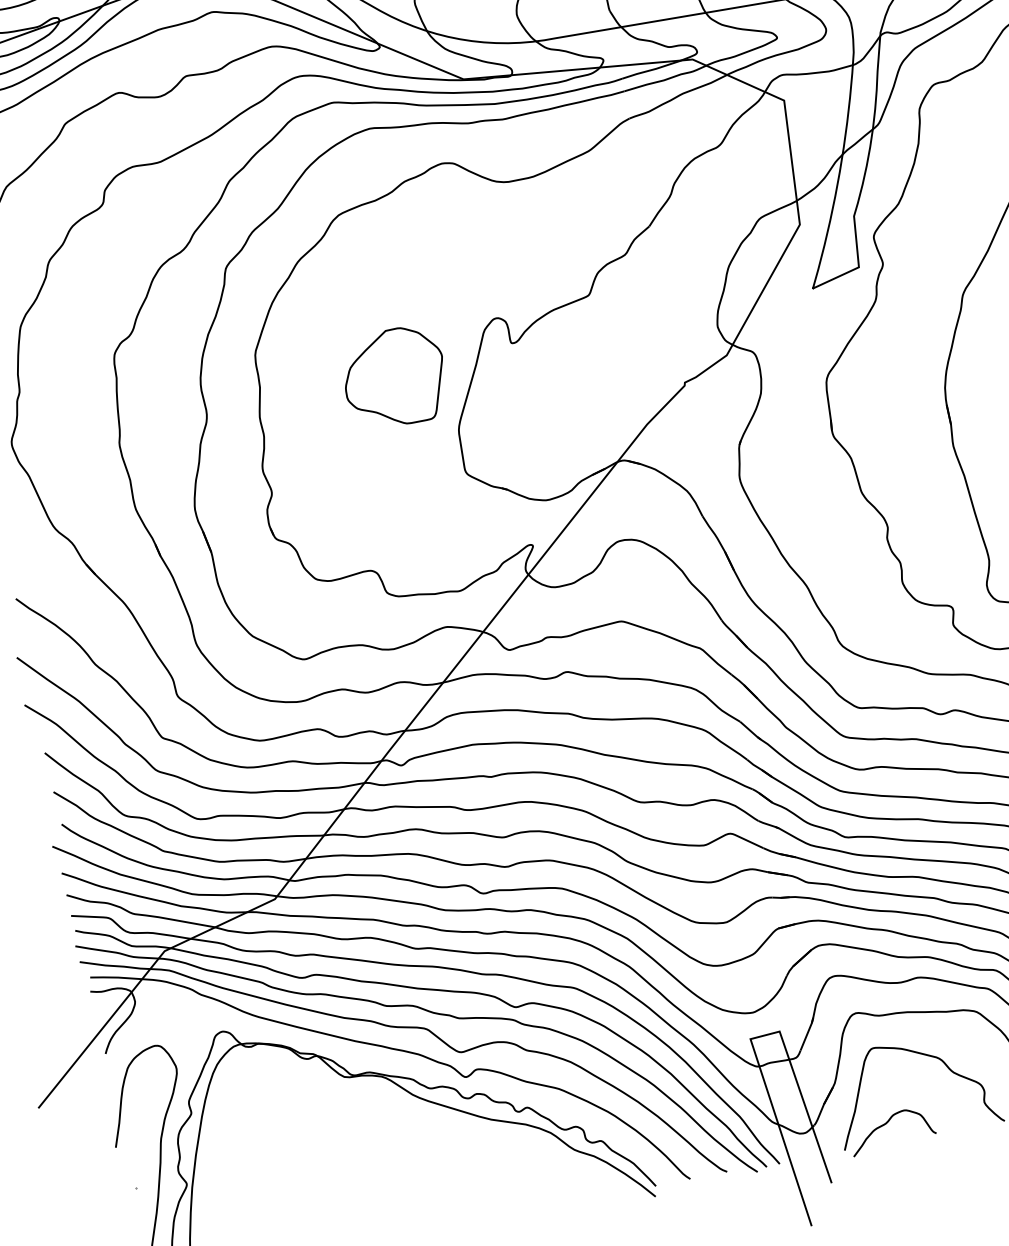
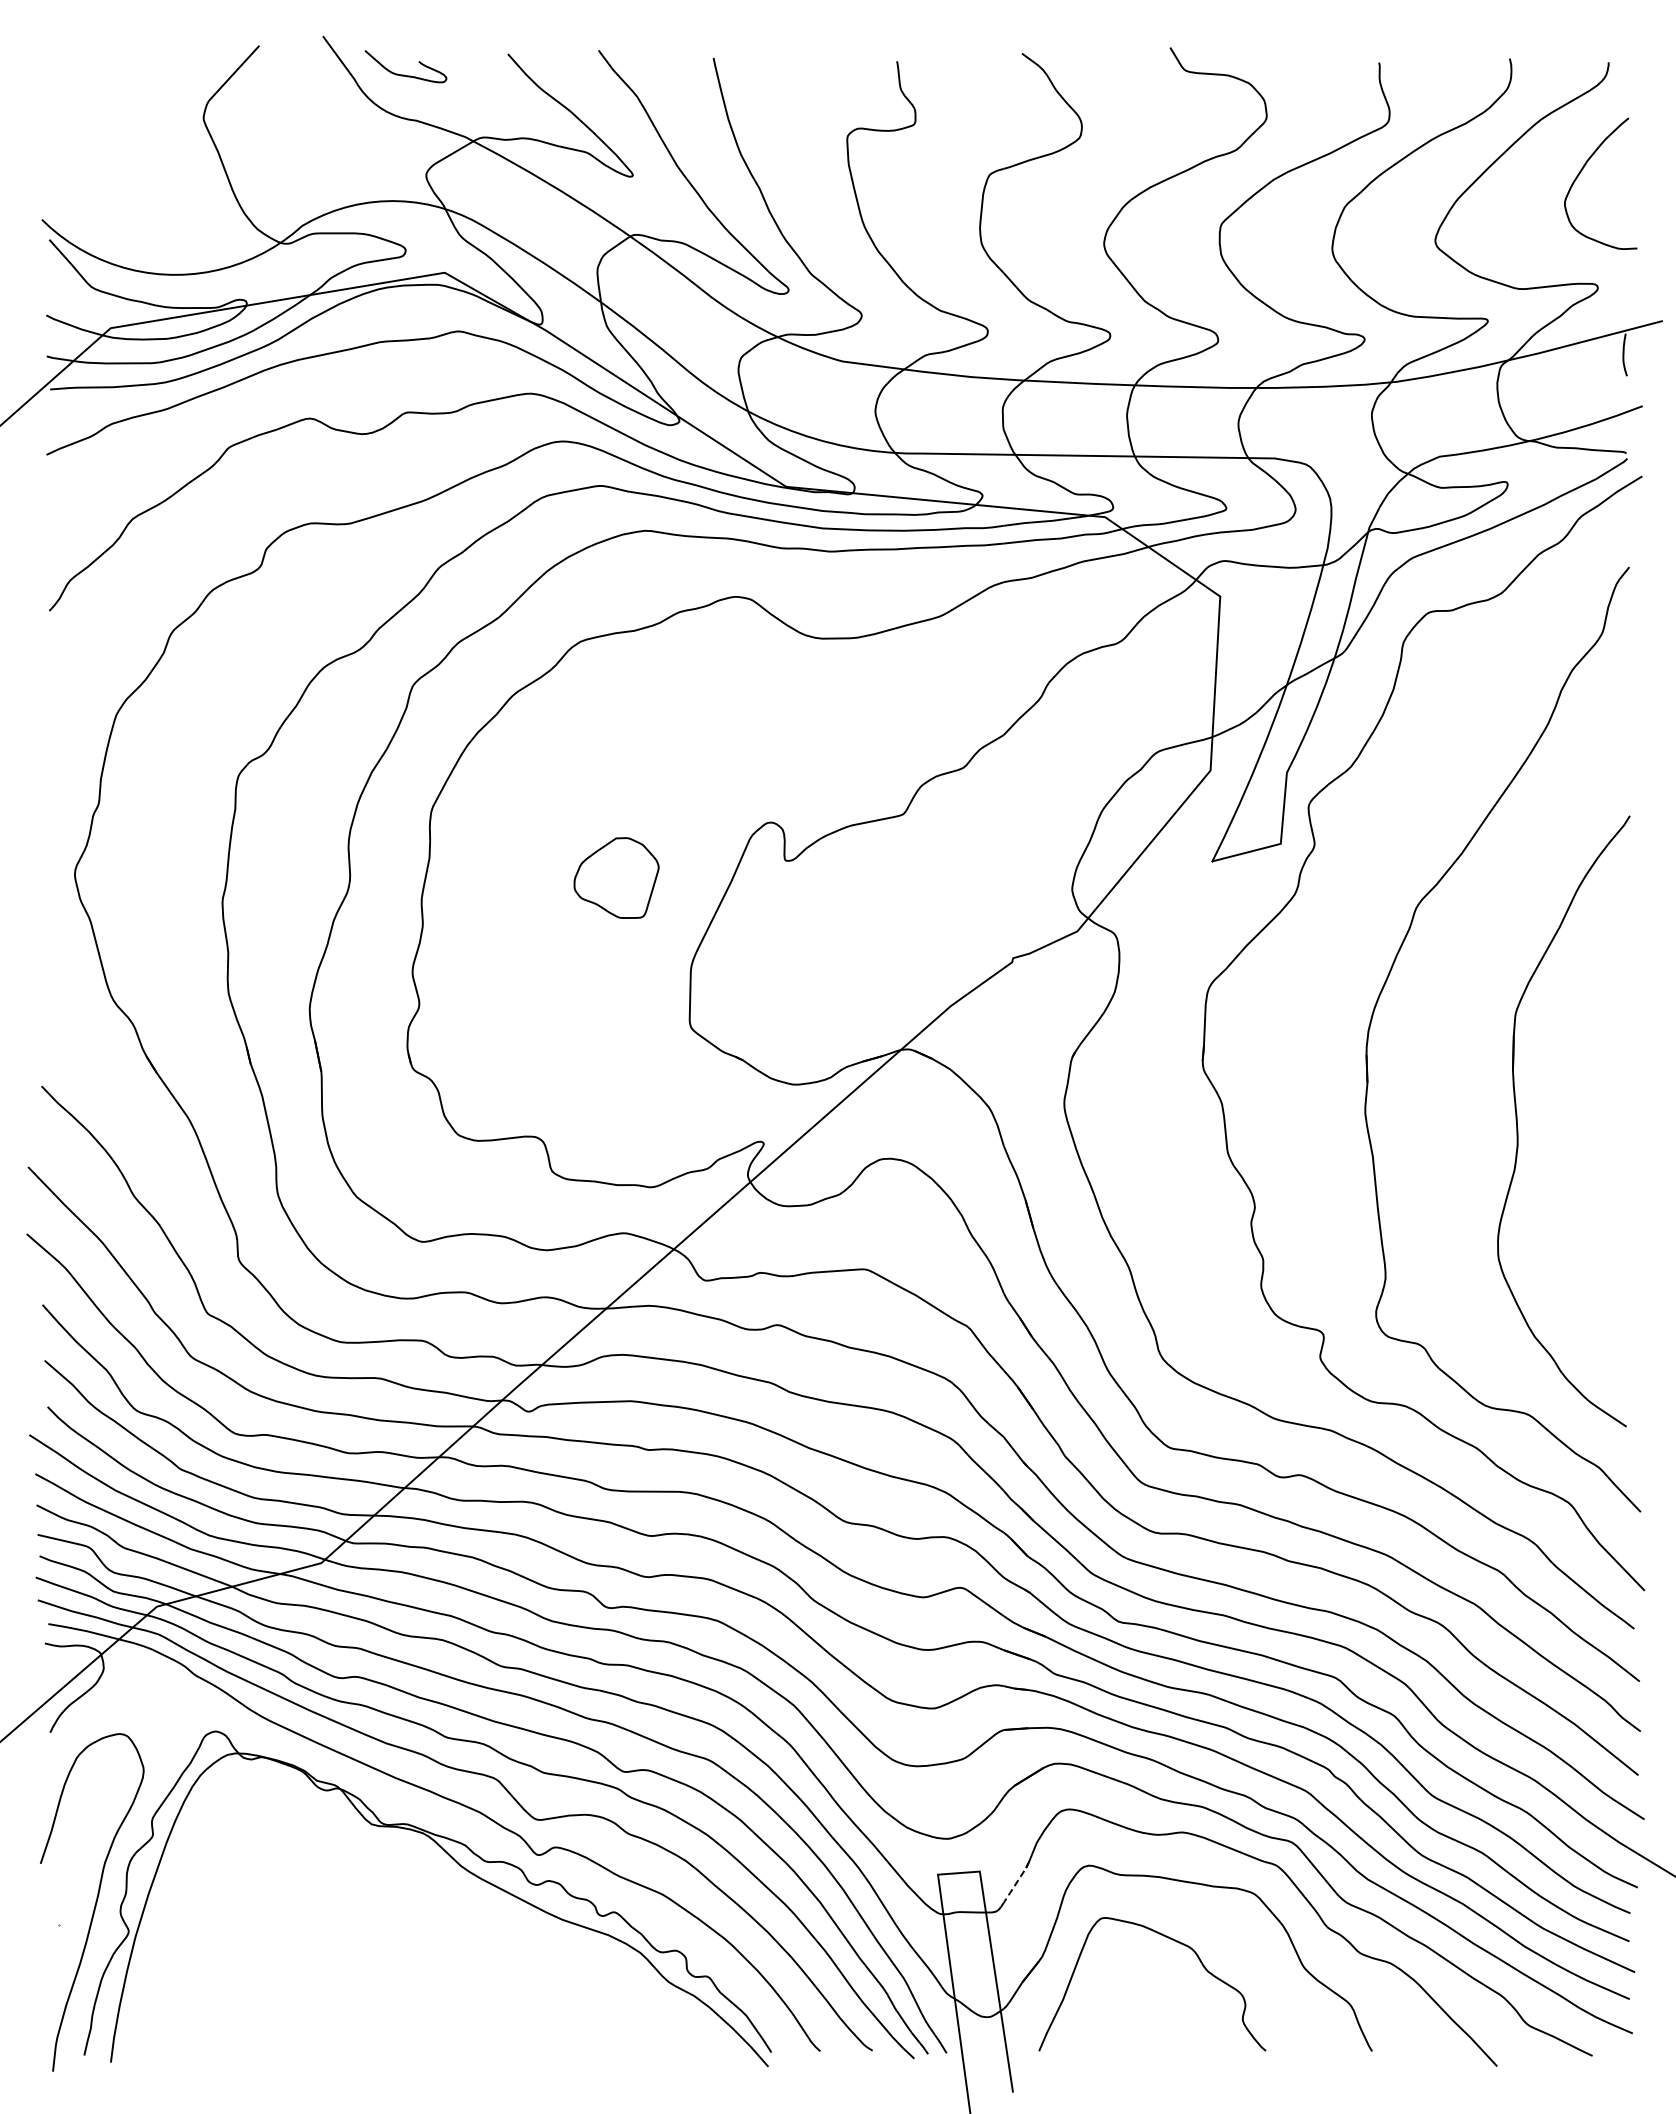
part: (394, 377) -> (616, 877), size x0.6
line: (807, 1034) -> (1017, 1882), solid -> dashed
curve: (887, 1123) -> (1104, 2024), removed

